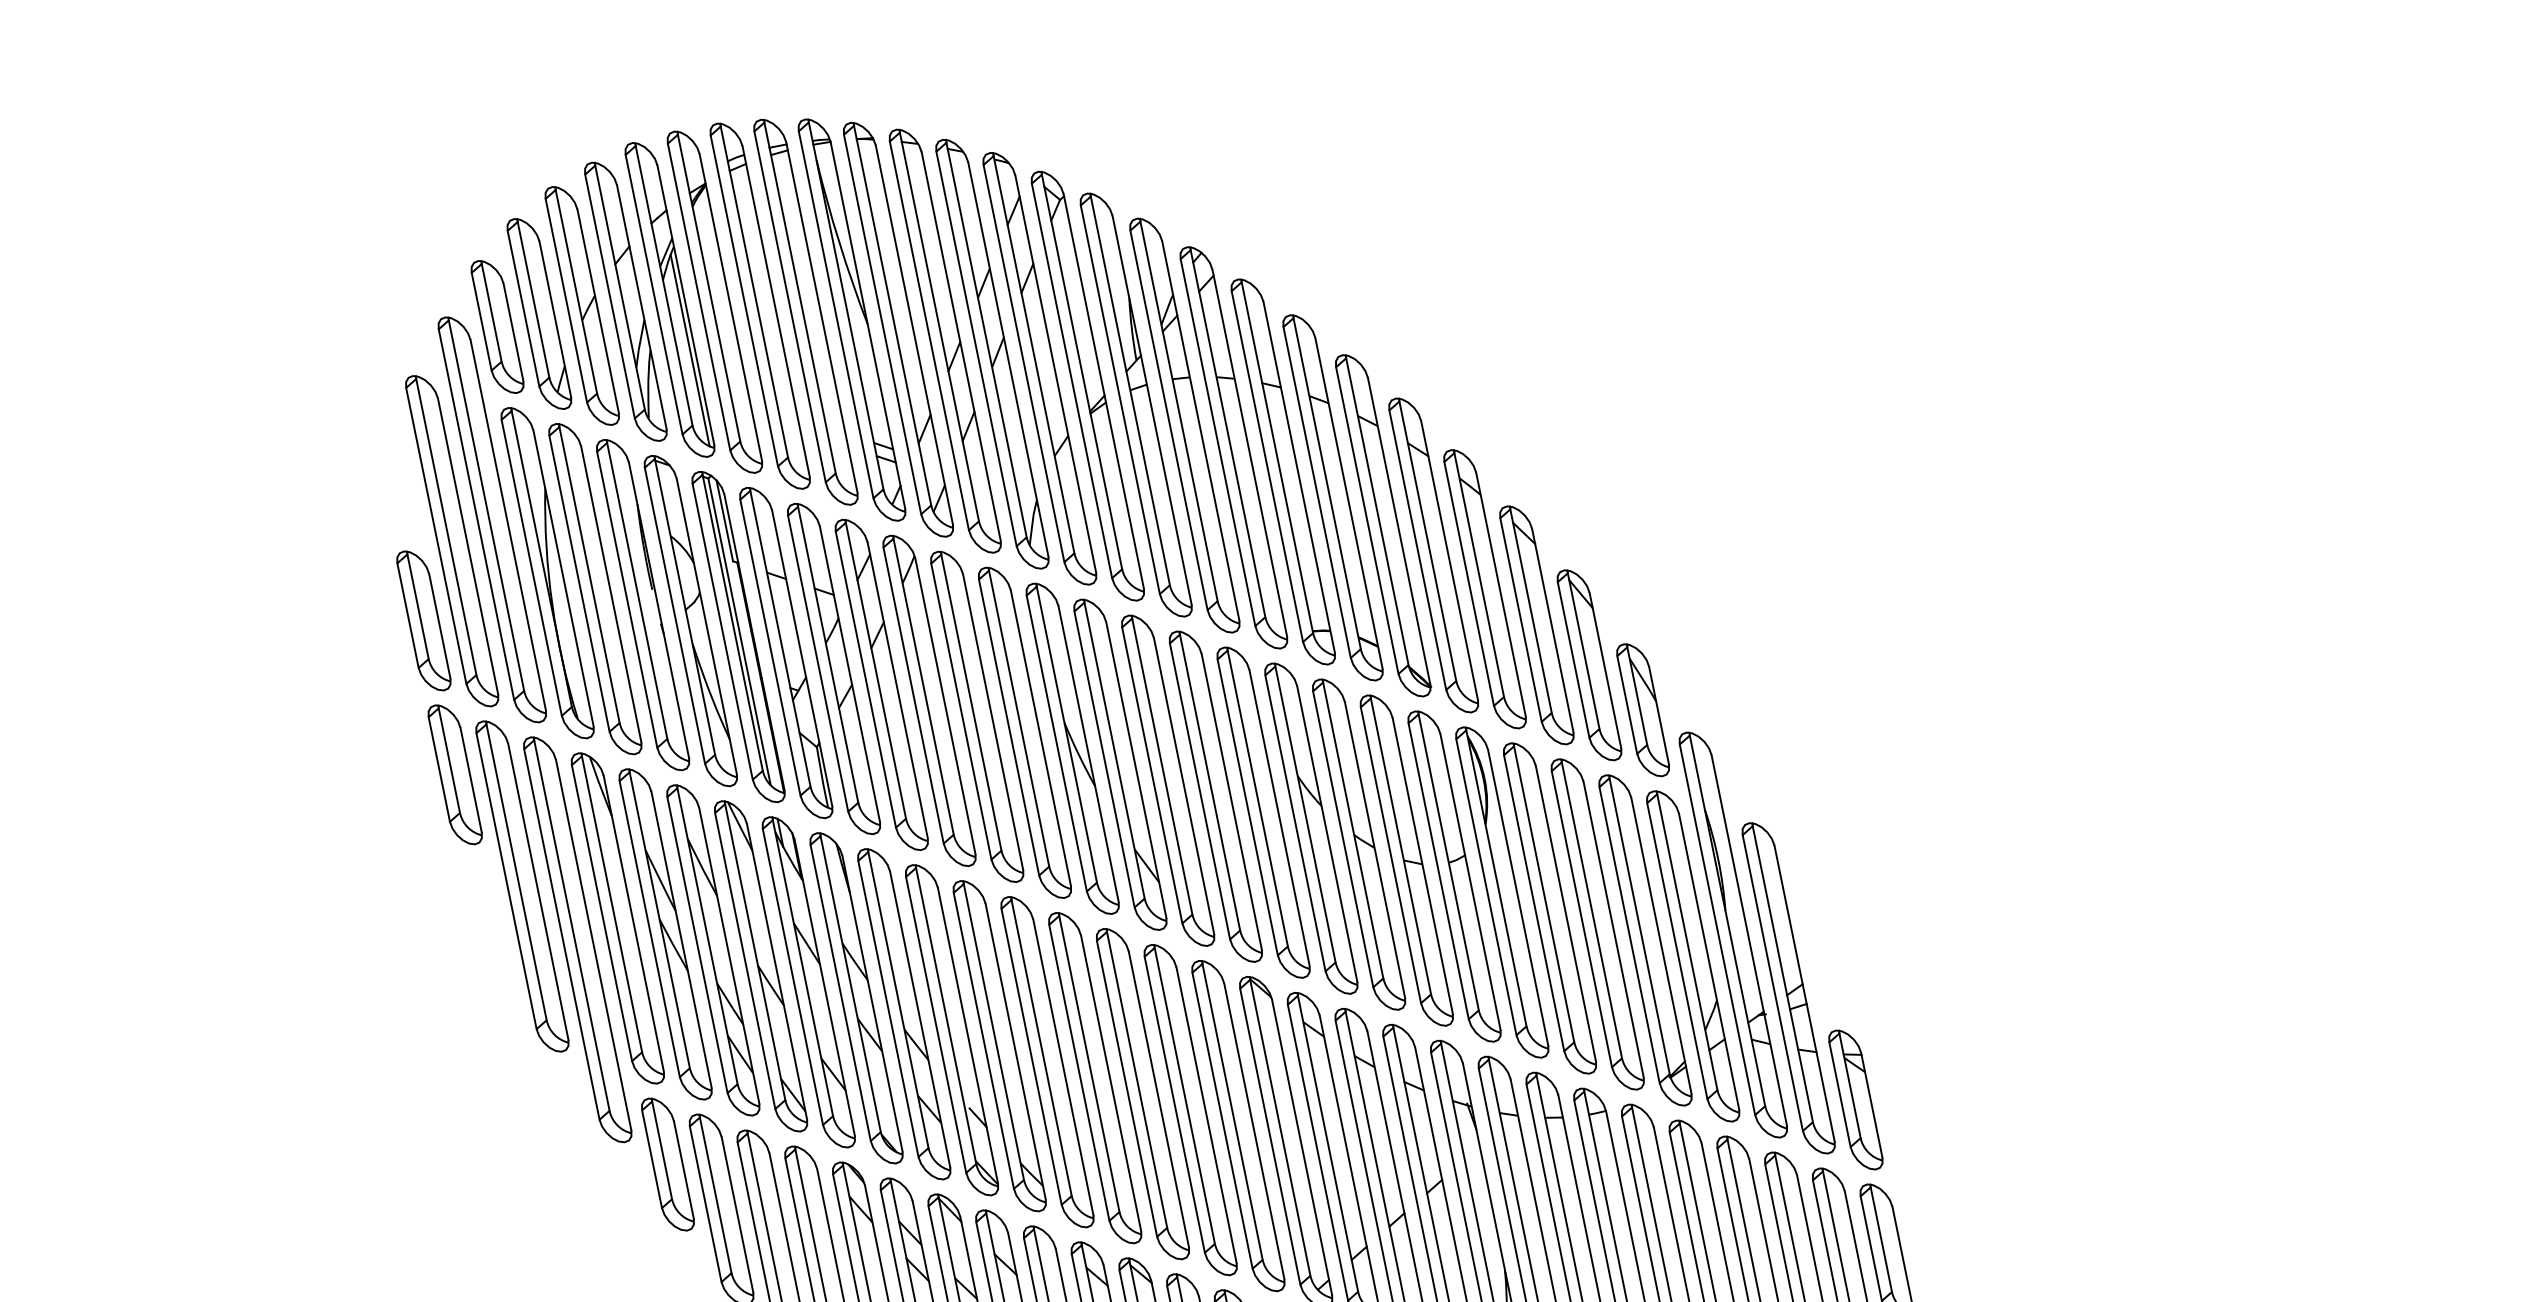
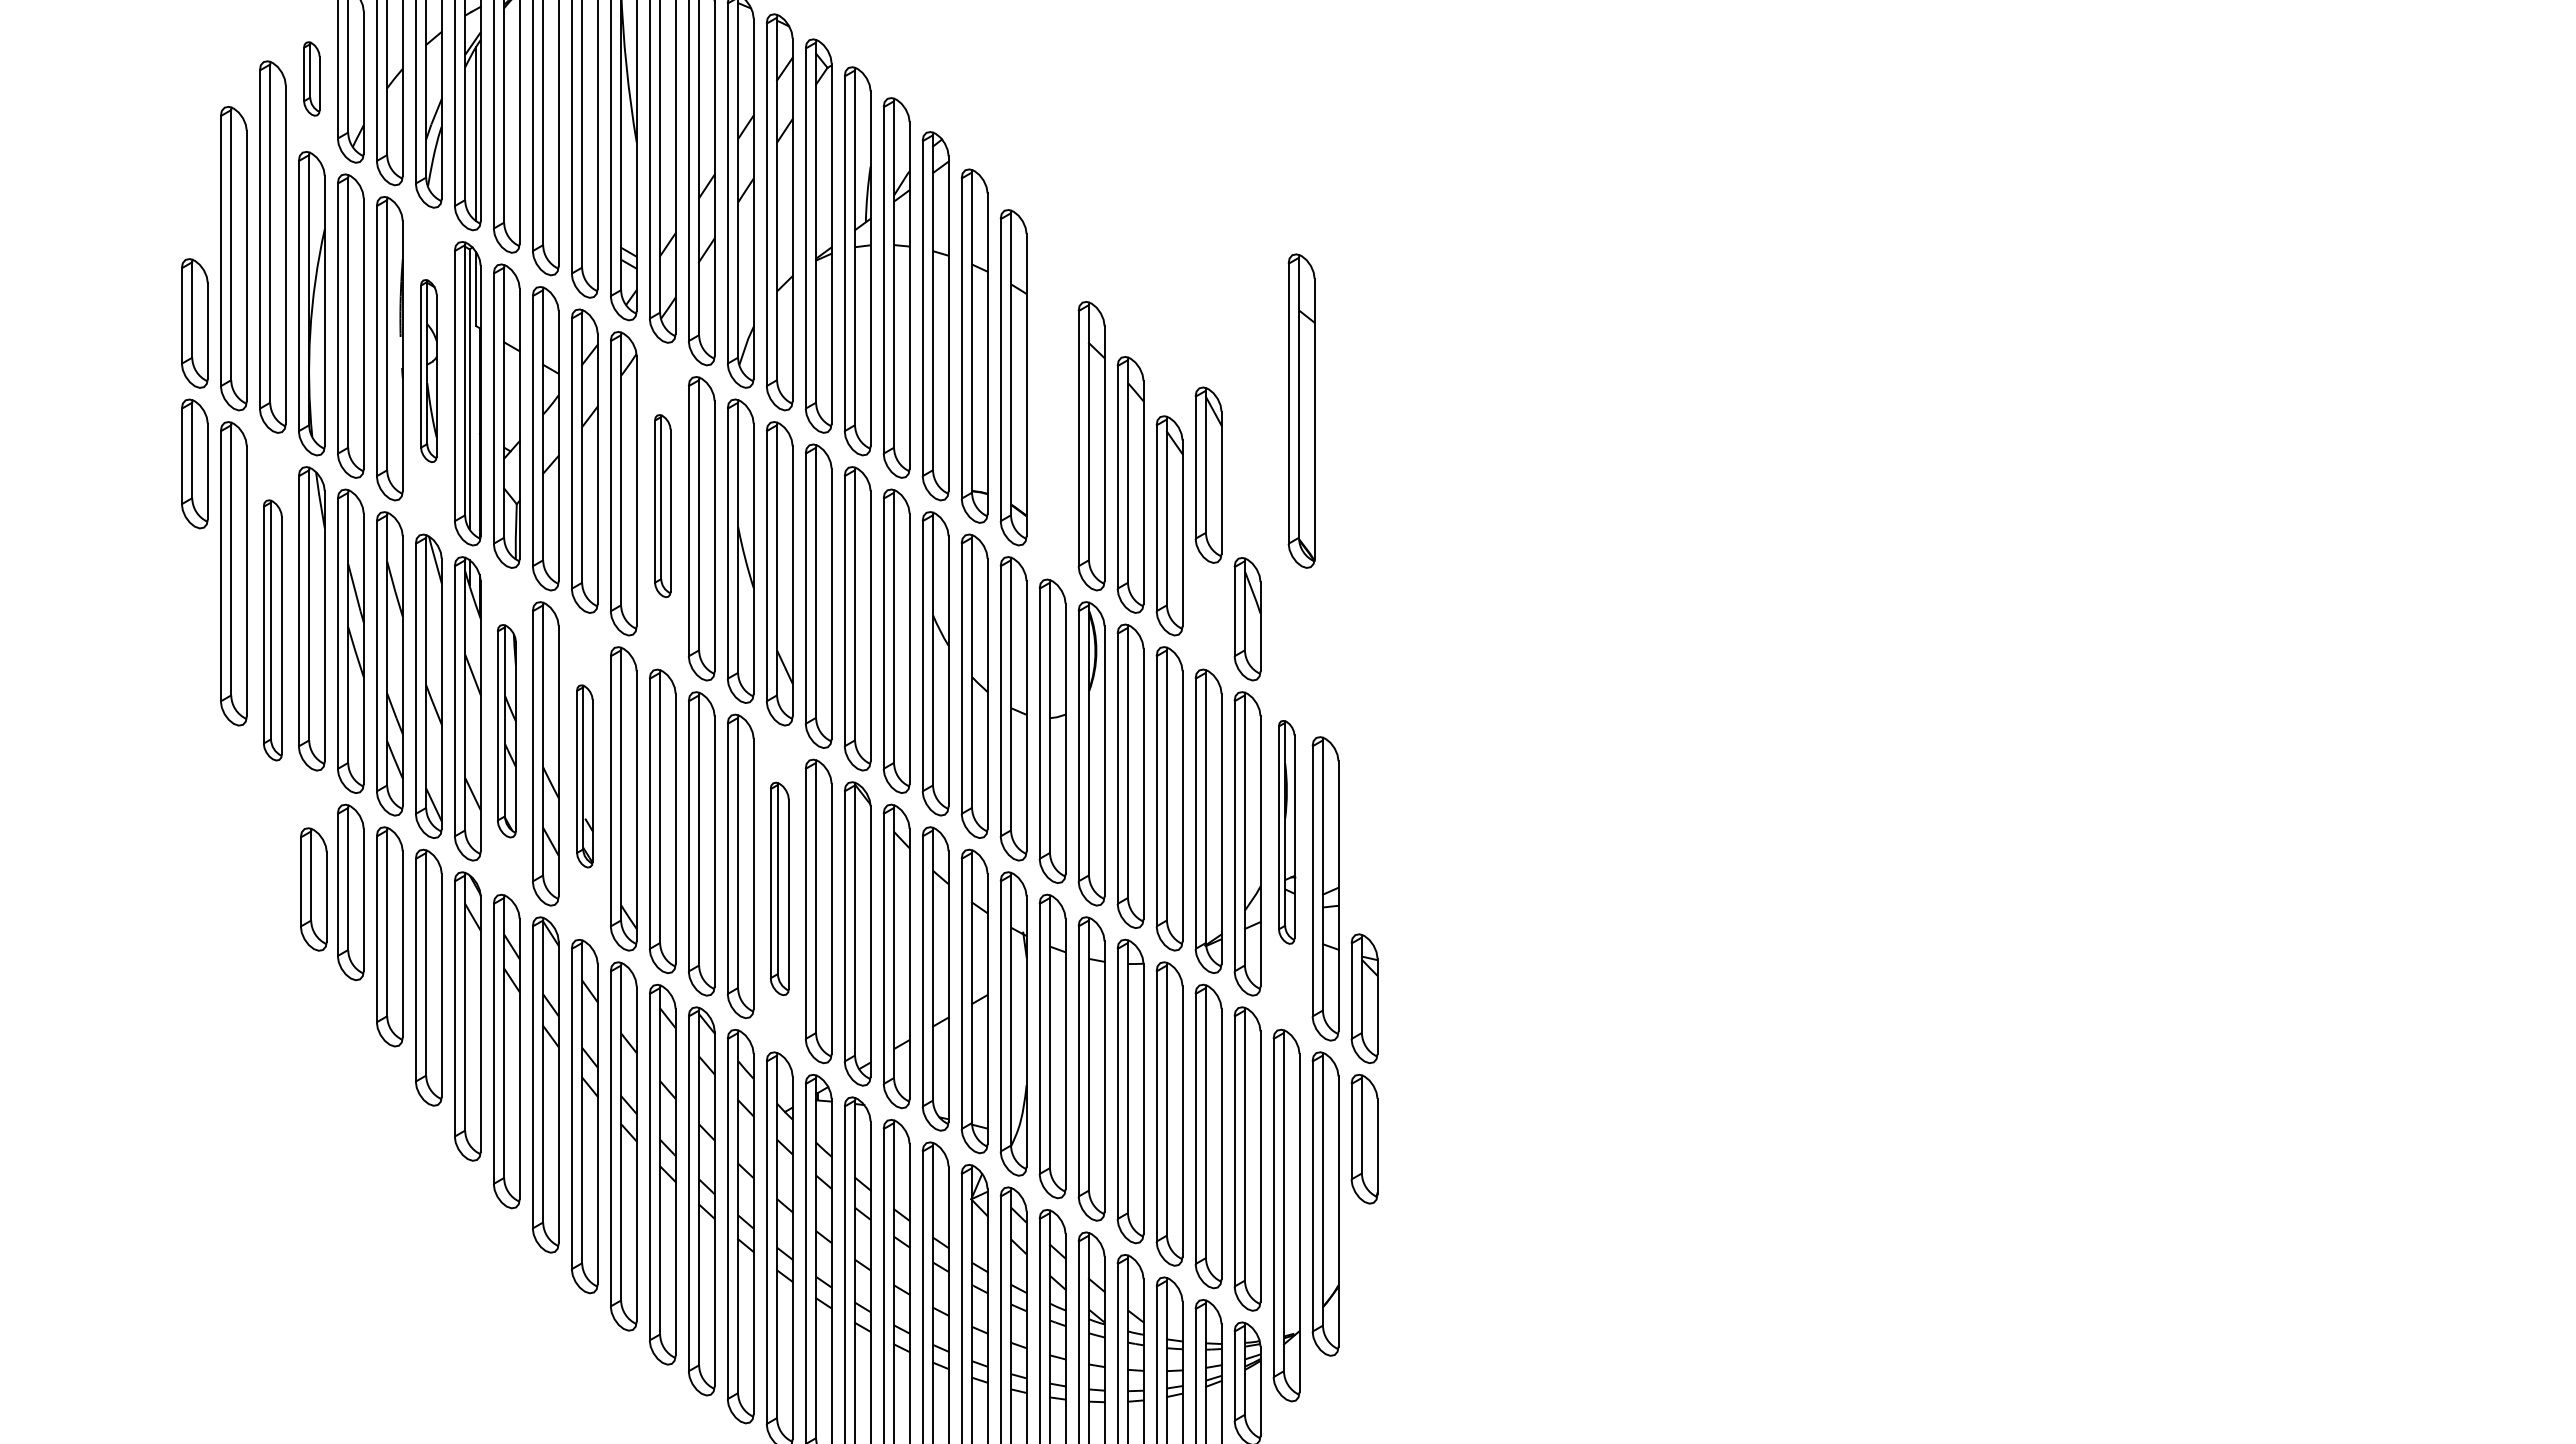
part: (497, 326) -> (311, 78), size x0.6
part: (1382, 525) -> (1301, 410), moved
part: (690, 620) -> (428, 370), size x0.6
part: (1589, 664) -> (1208, 474), moved
part: (976, 716) -> (662, 505), size x0.6
part: (1733, 935) -> (1286, 832), size x0.6
part: (577, 940) -> (272, 630), size x0.7
part: (856, 997) -> (506, 730), size x0.7
part: (951, 1030) -> (584, 776), size x0.6
part: (1190, 1109) -> (779, 888), size x0.7
part: (667, 1164) -> (313, 889), moved

